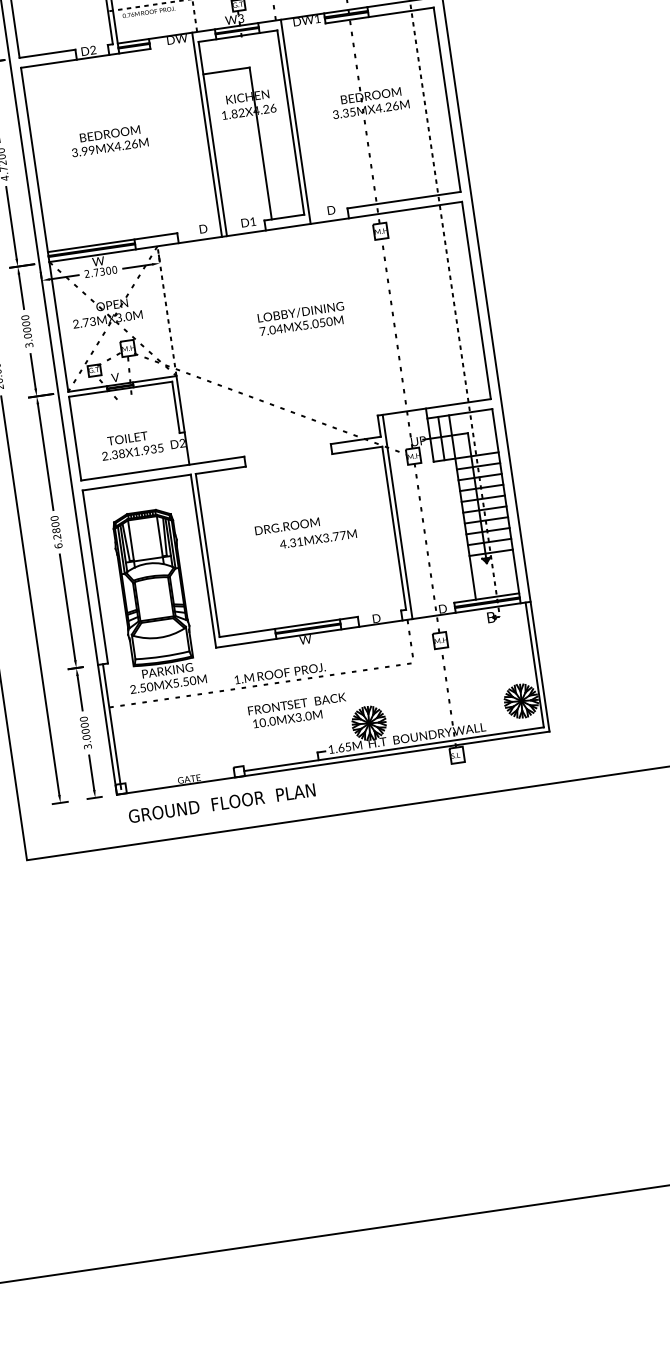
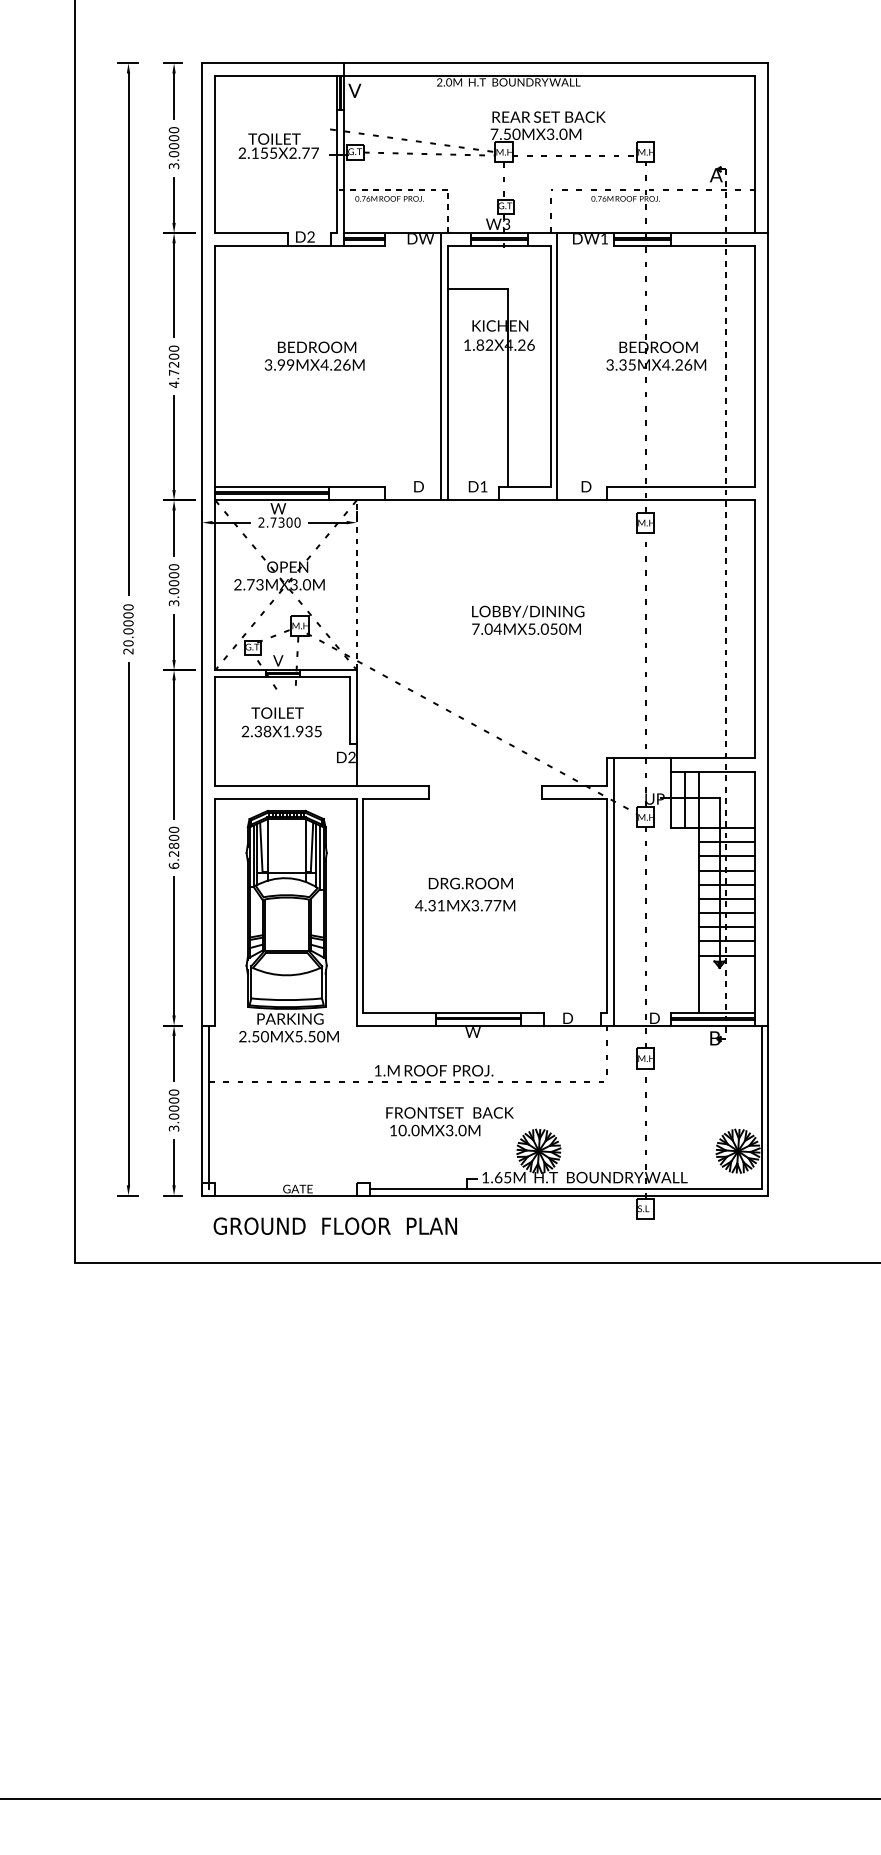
text: (131, 445) -> (281, 722), moved
text: (318, 538) -> (465, 905), moved
part: (155, 599) -> (288, 925), moved

